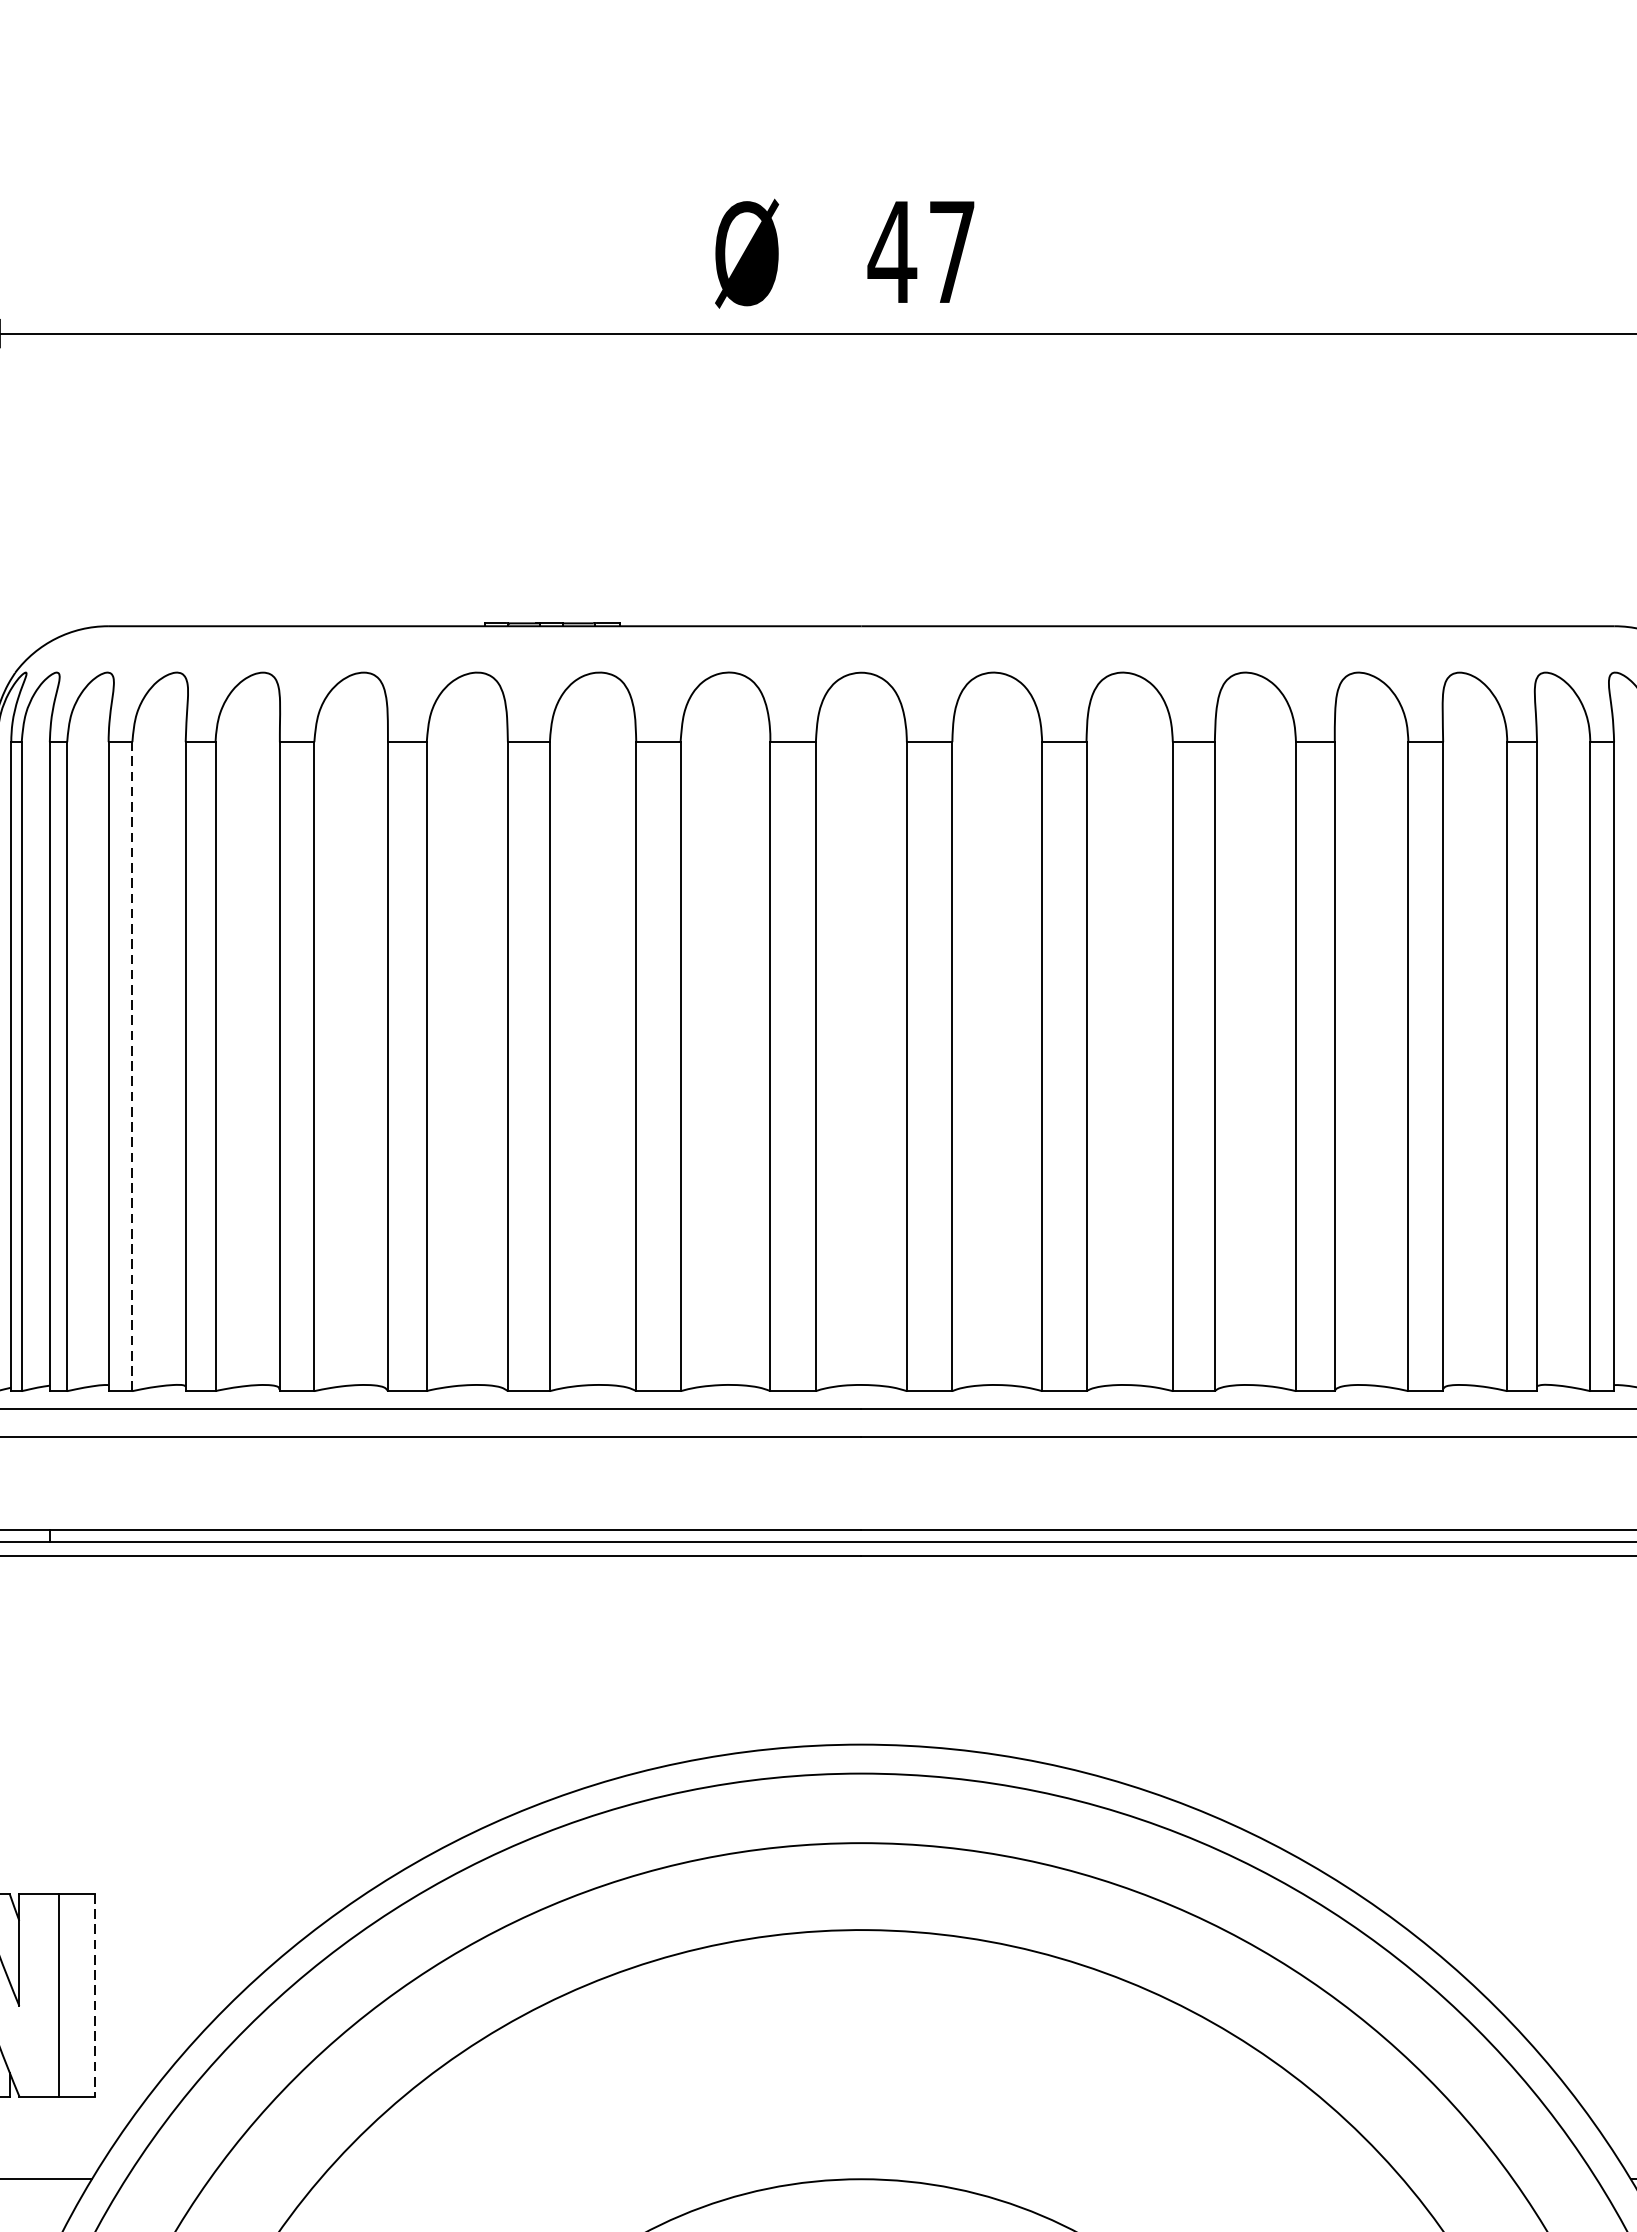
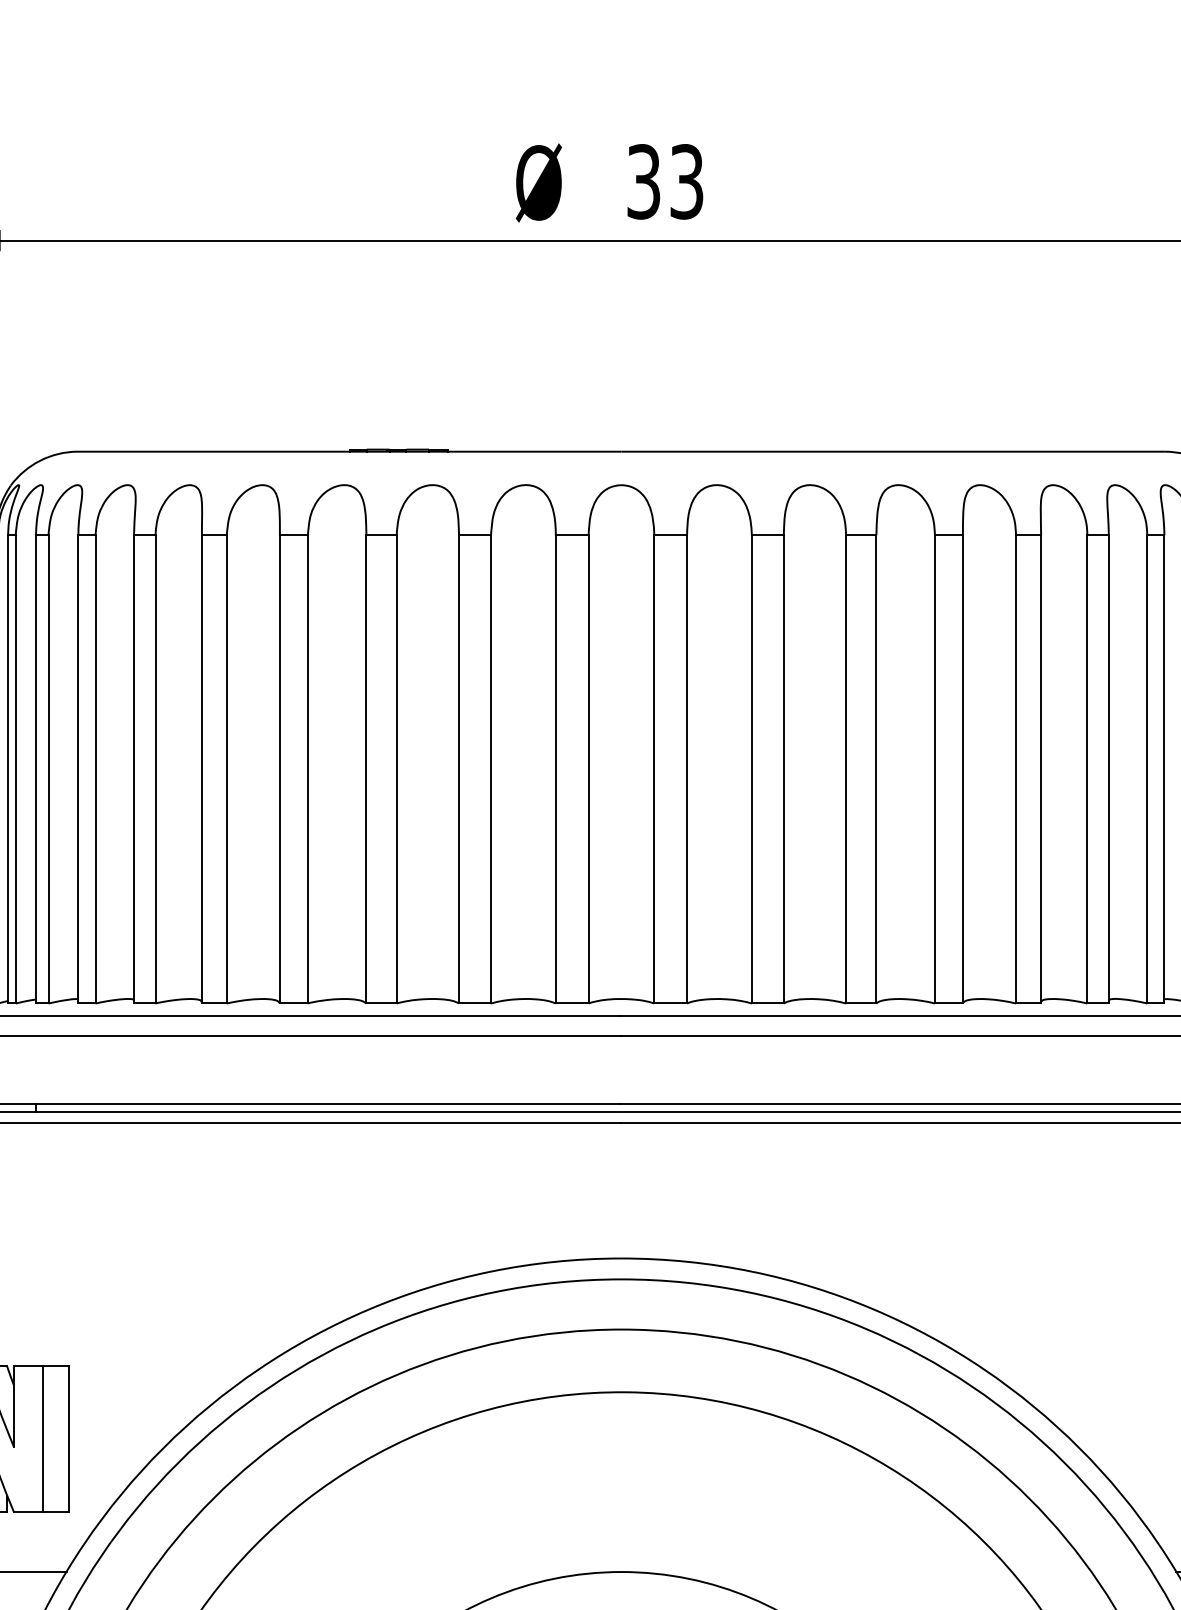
text: (921, 251) -> (664, 181), 47 -> 33
line: (132, 1065) -> (95, 768), dashed -> solid
line: (94, 1995) -> (68, 1439), dashed -> solid

